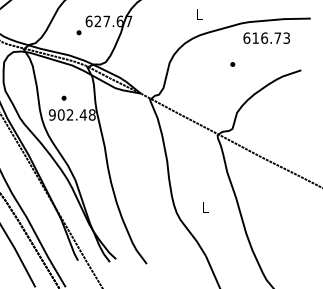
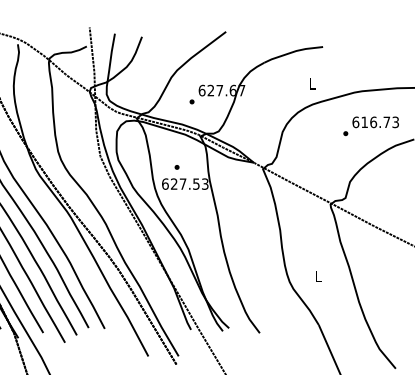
text: (266, 38) -> (375, 122), moved
text: (71, 114) -> (184, 183), 902.48 -> 627.53

